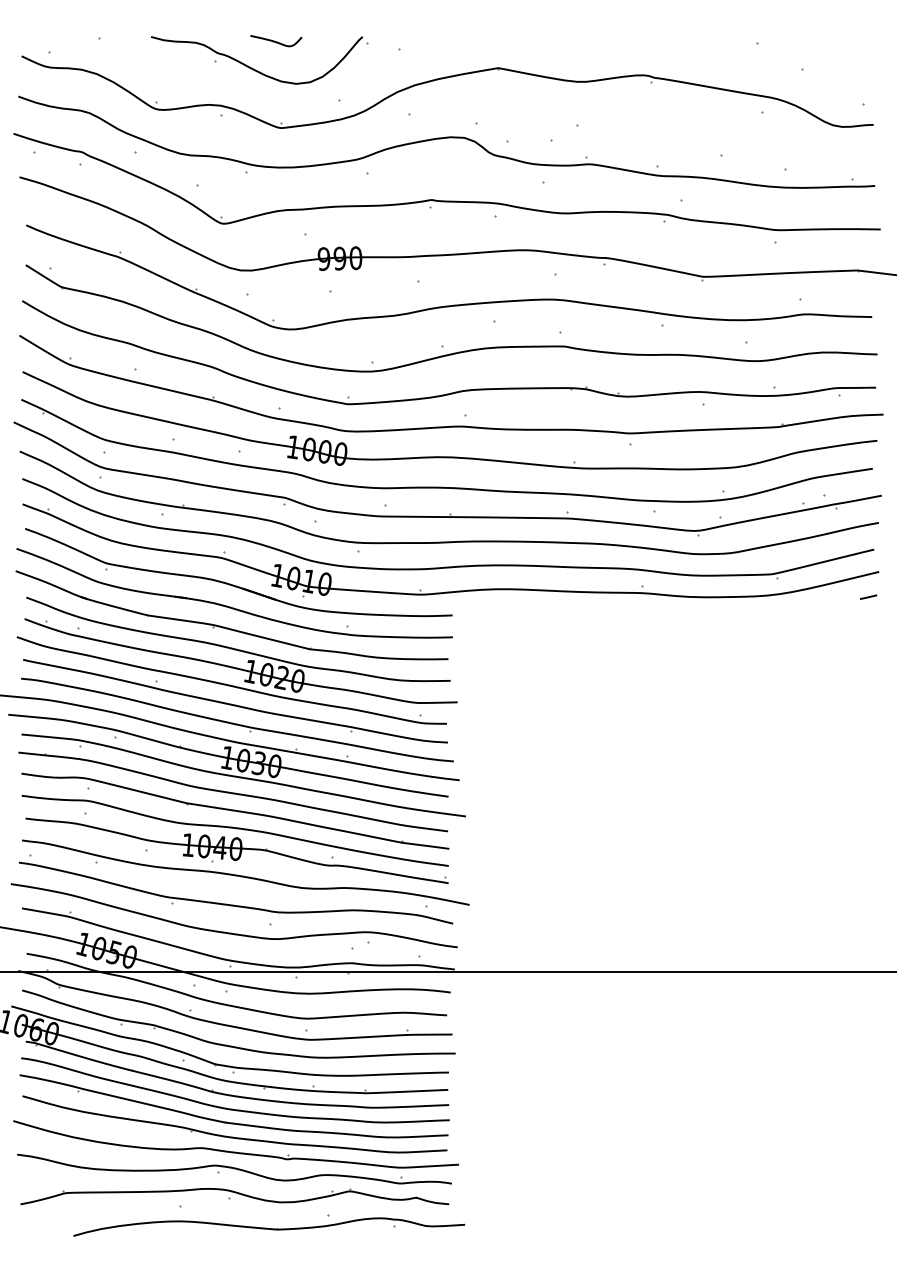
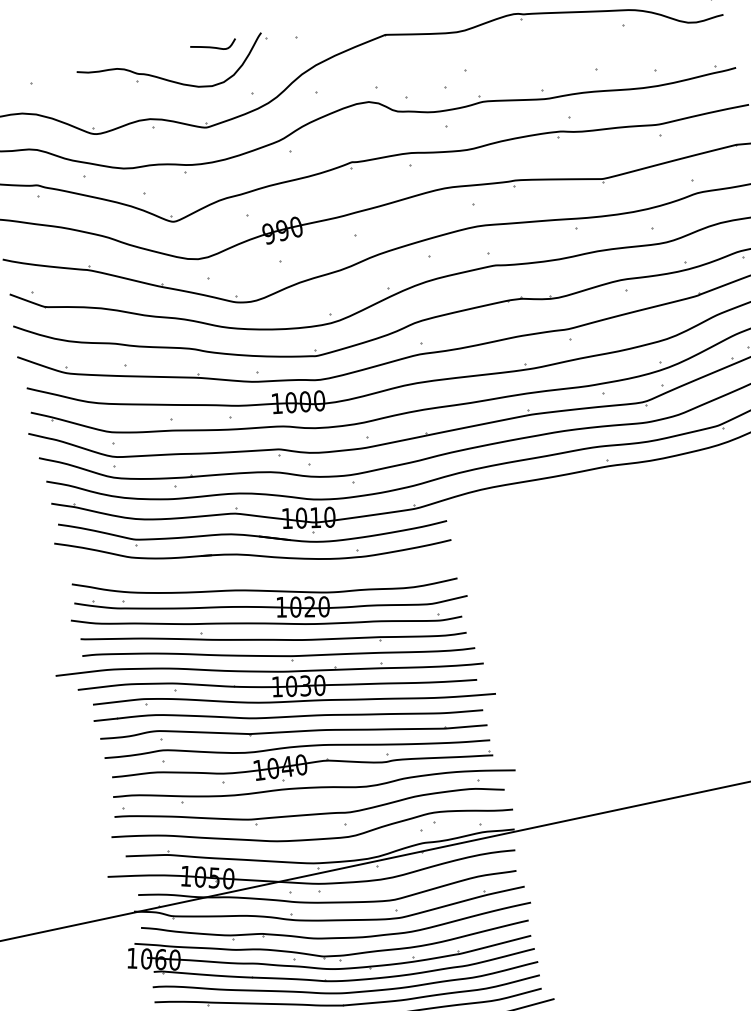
curve: (276, 41) -> (214, 47), moved
part: (228, 627) -> (253, 572), removed

